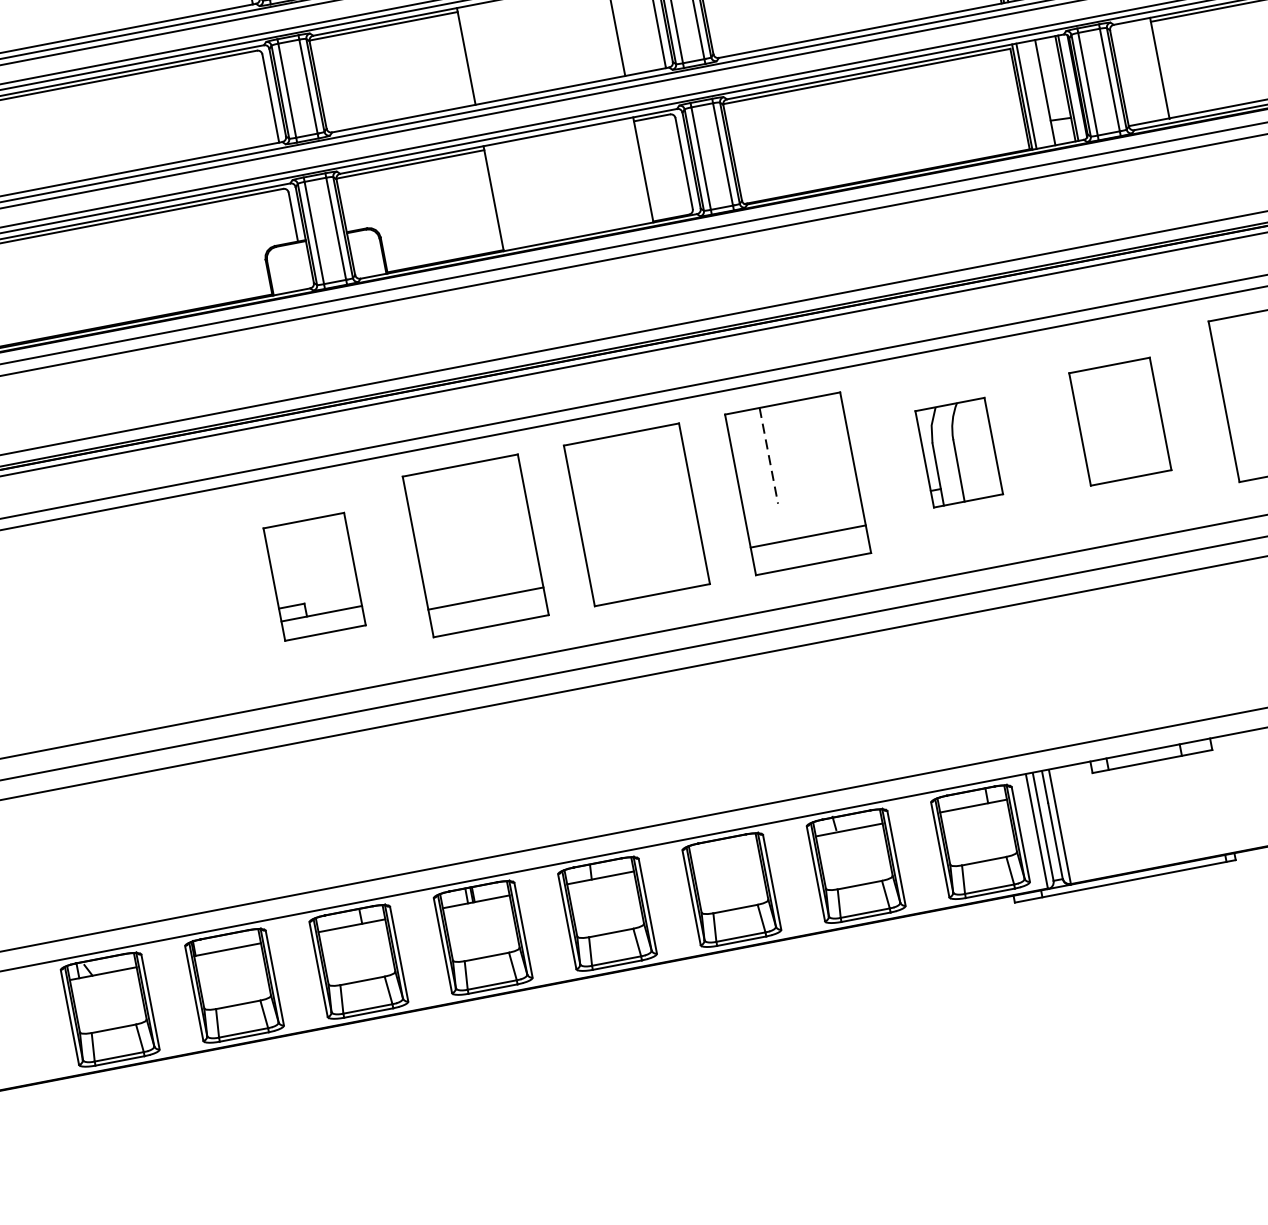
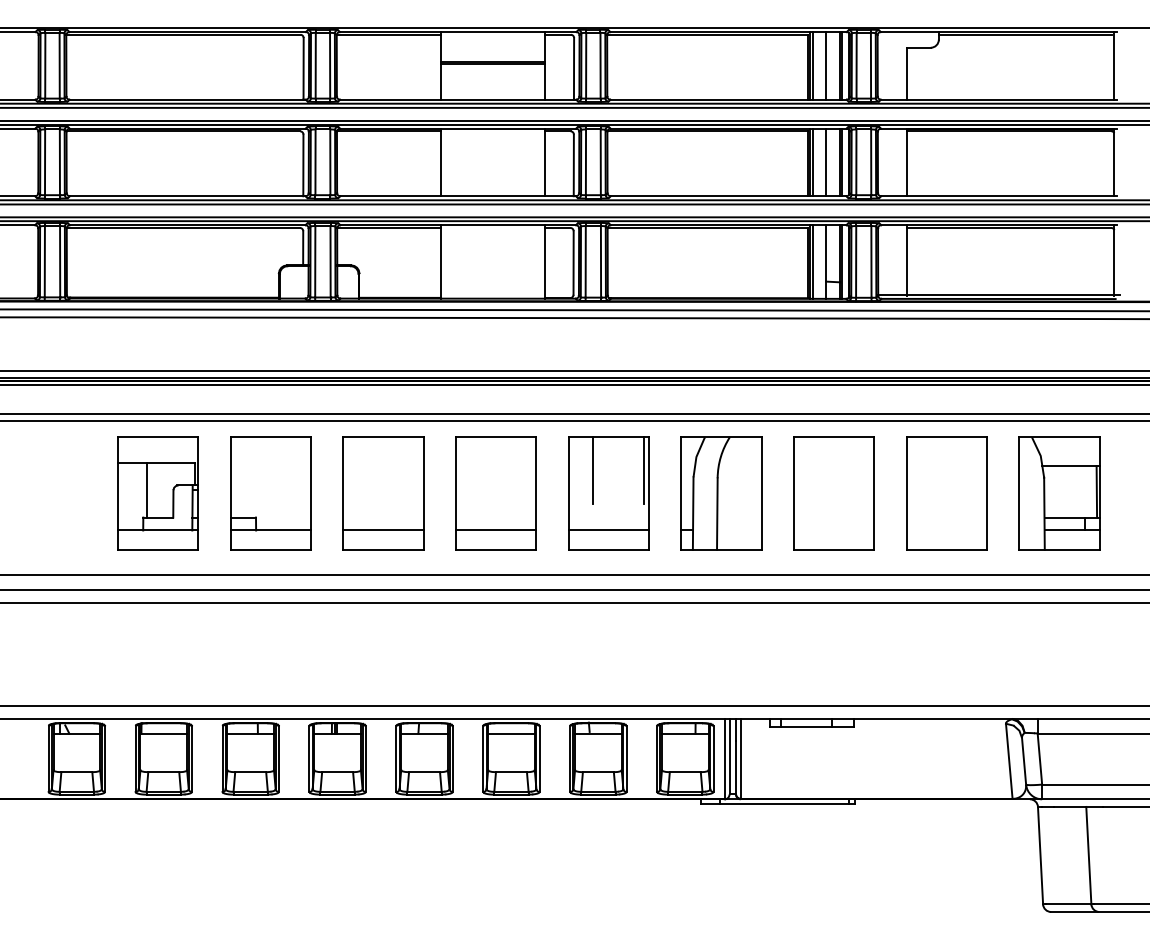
part: (1119, 421) -> (833, 493), size x1.43
line: (842, 440) -> (644, 470), added
part: (959, 452) -> (721, 493), size x1.67
line: (768, 456) -> (592, 471), dashed -> solid
line: (646, 567) -> (495, 530), added
part: (314, 576) -> (270, 493), size x1.43
part: (152, 607) -> (157, 493), added
line: (724, 853) -> (511, 733), added

